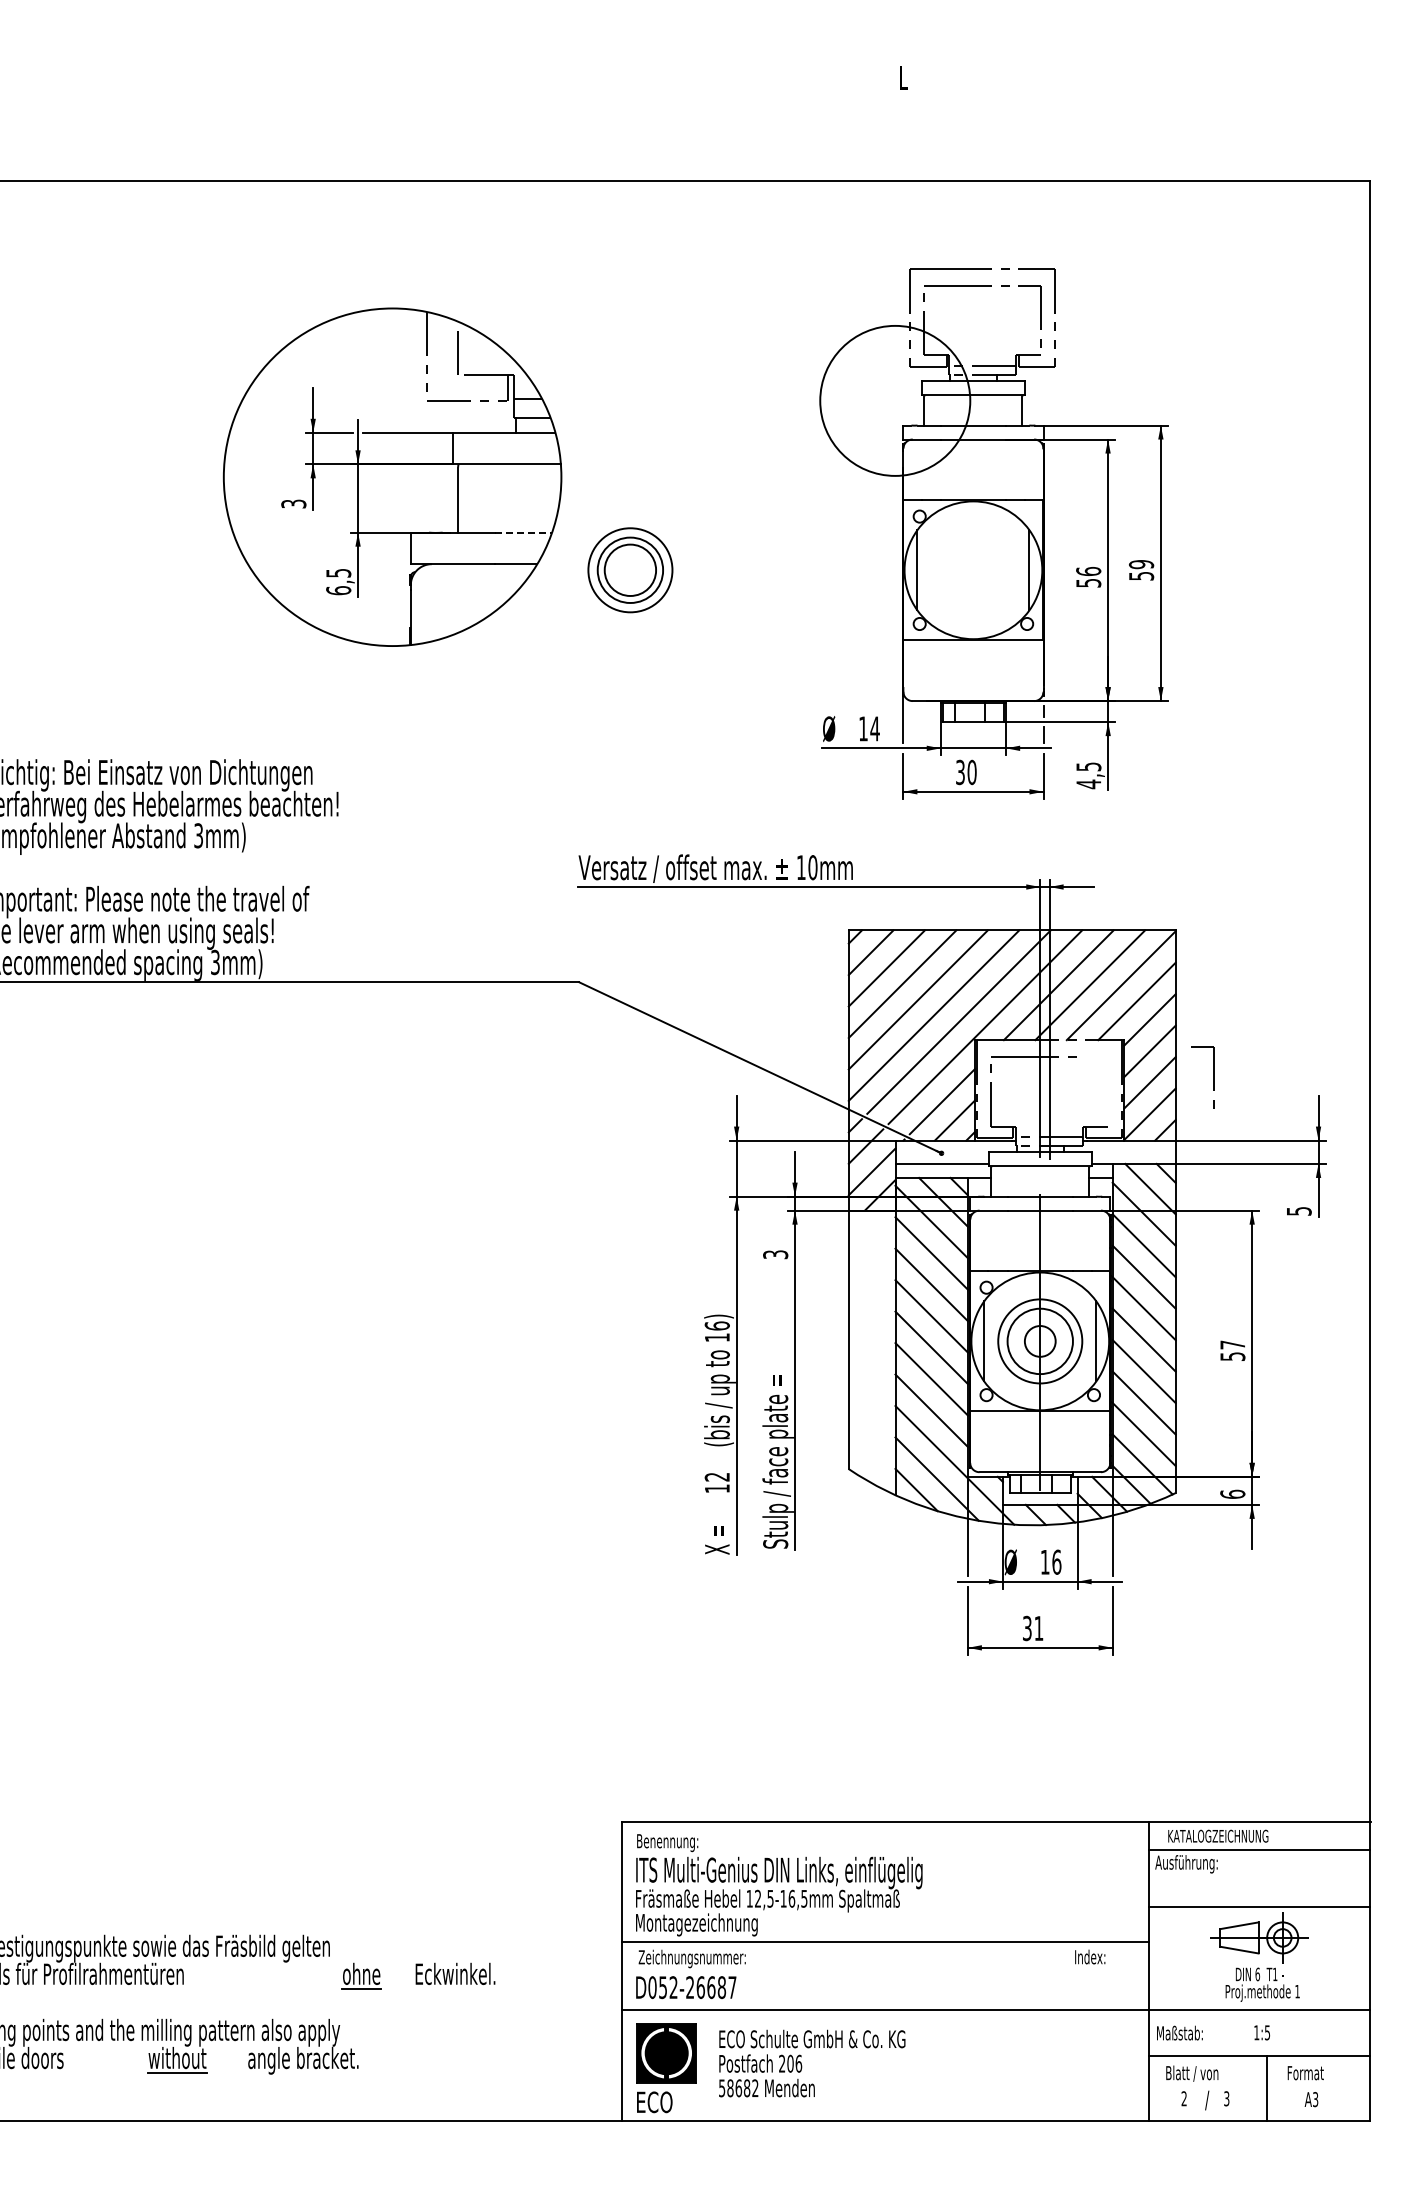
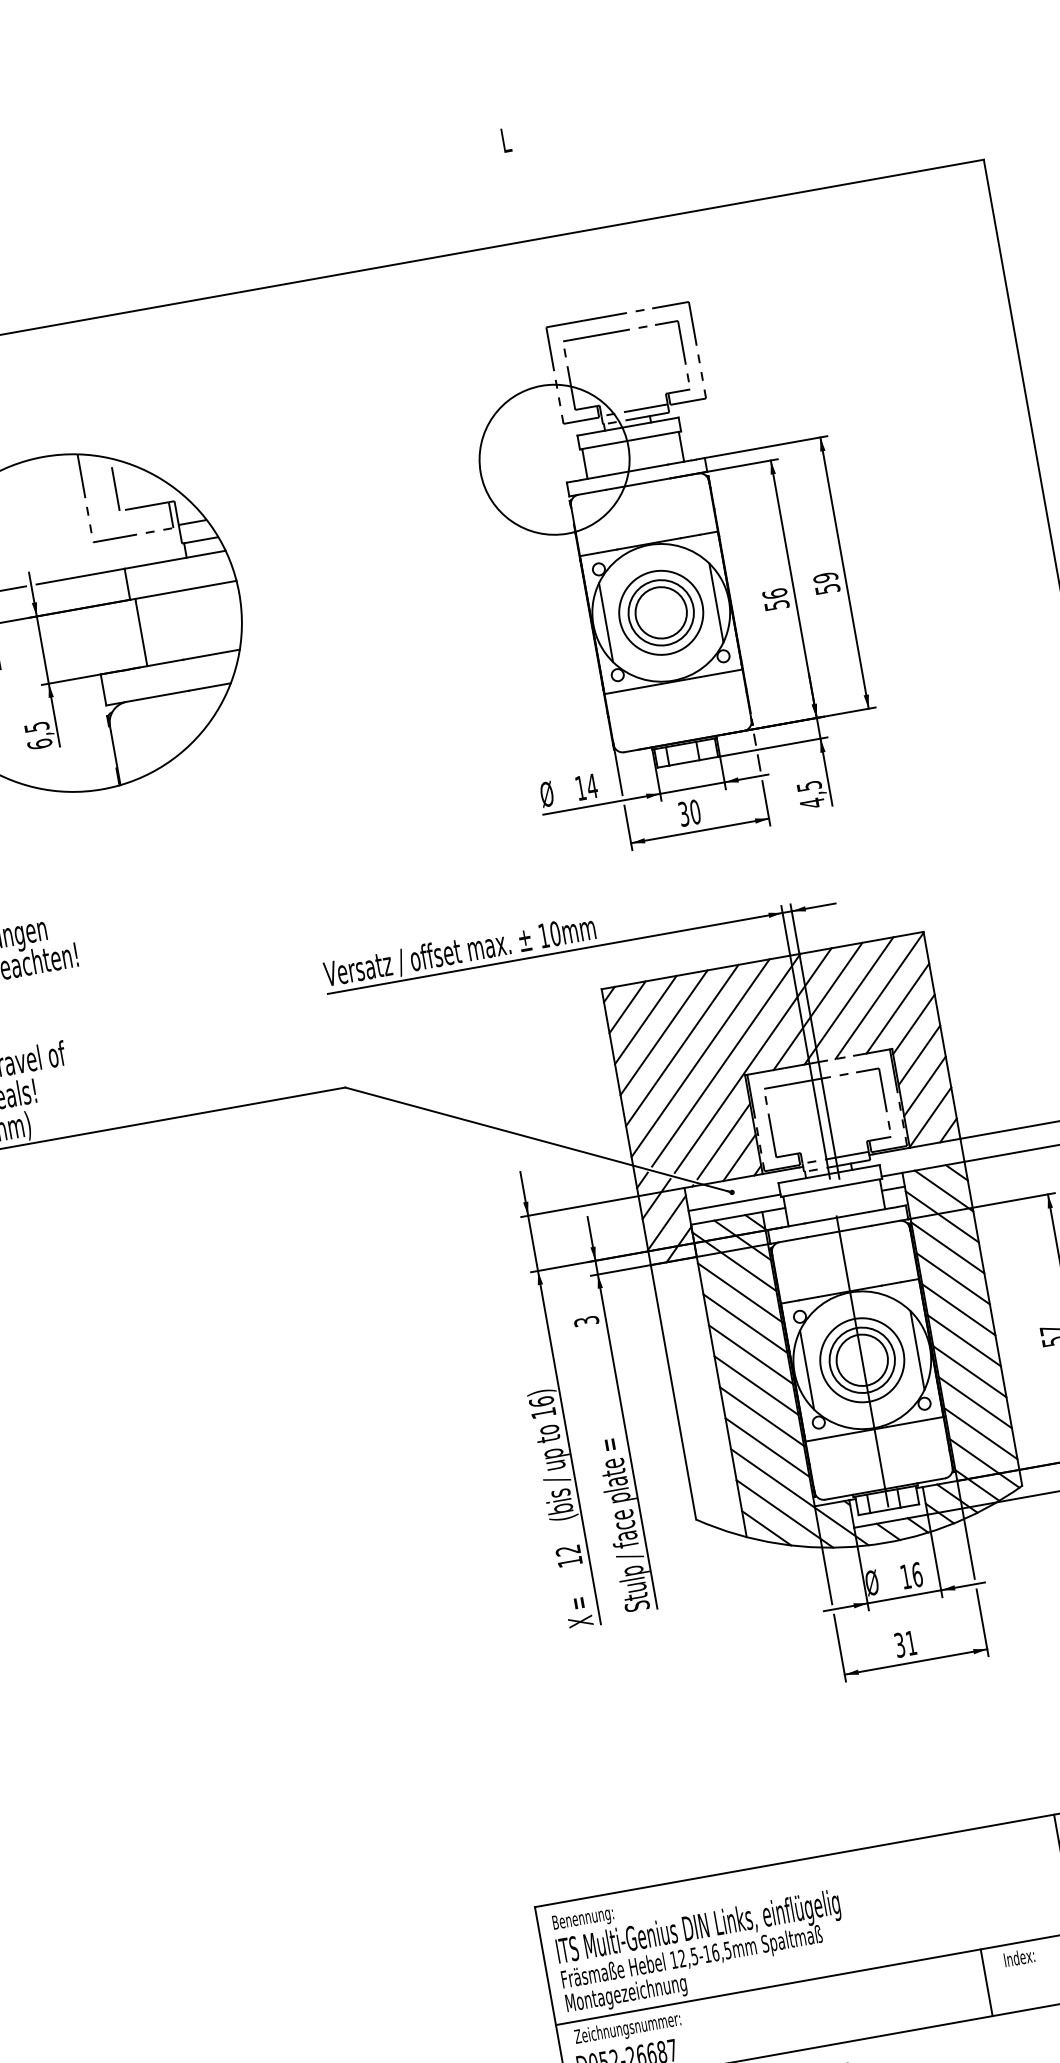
line: (523, 532) -> (211, 654), dashed -> solid
part: (630, 570) -> (661, 613), moved
part: (1213, 1077) -> (883, 1098), moved
circle: (1039, 1341) -> (861, 1360), size x1.67
line: (1053, 1975) -> (986, 1982), added

